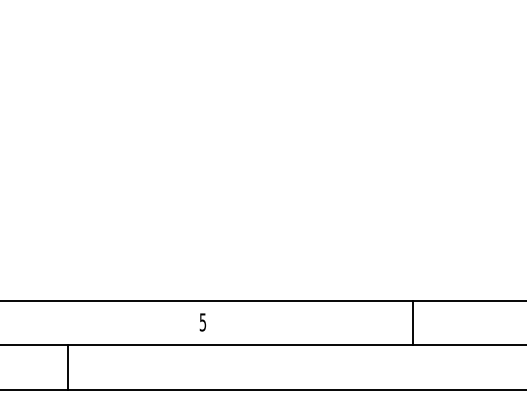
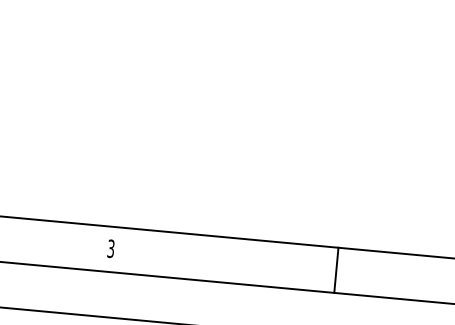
text: (203, 321) -> (111, 248), 5 -> 3
line: (413, 322) -> (336, 269), moved

